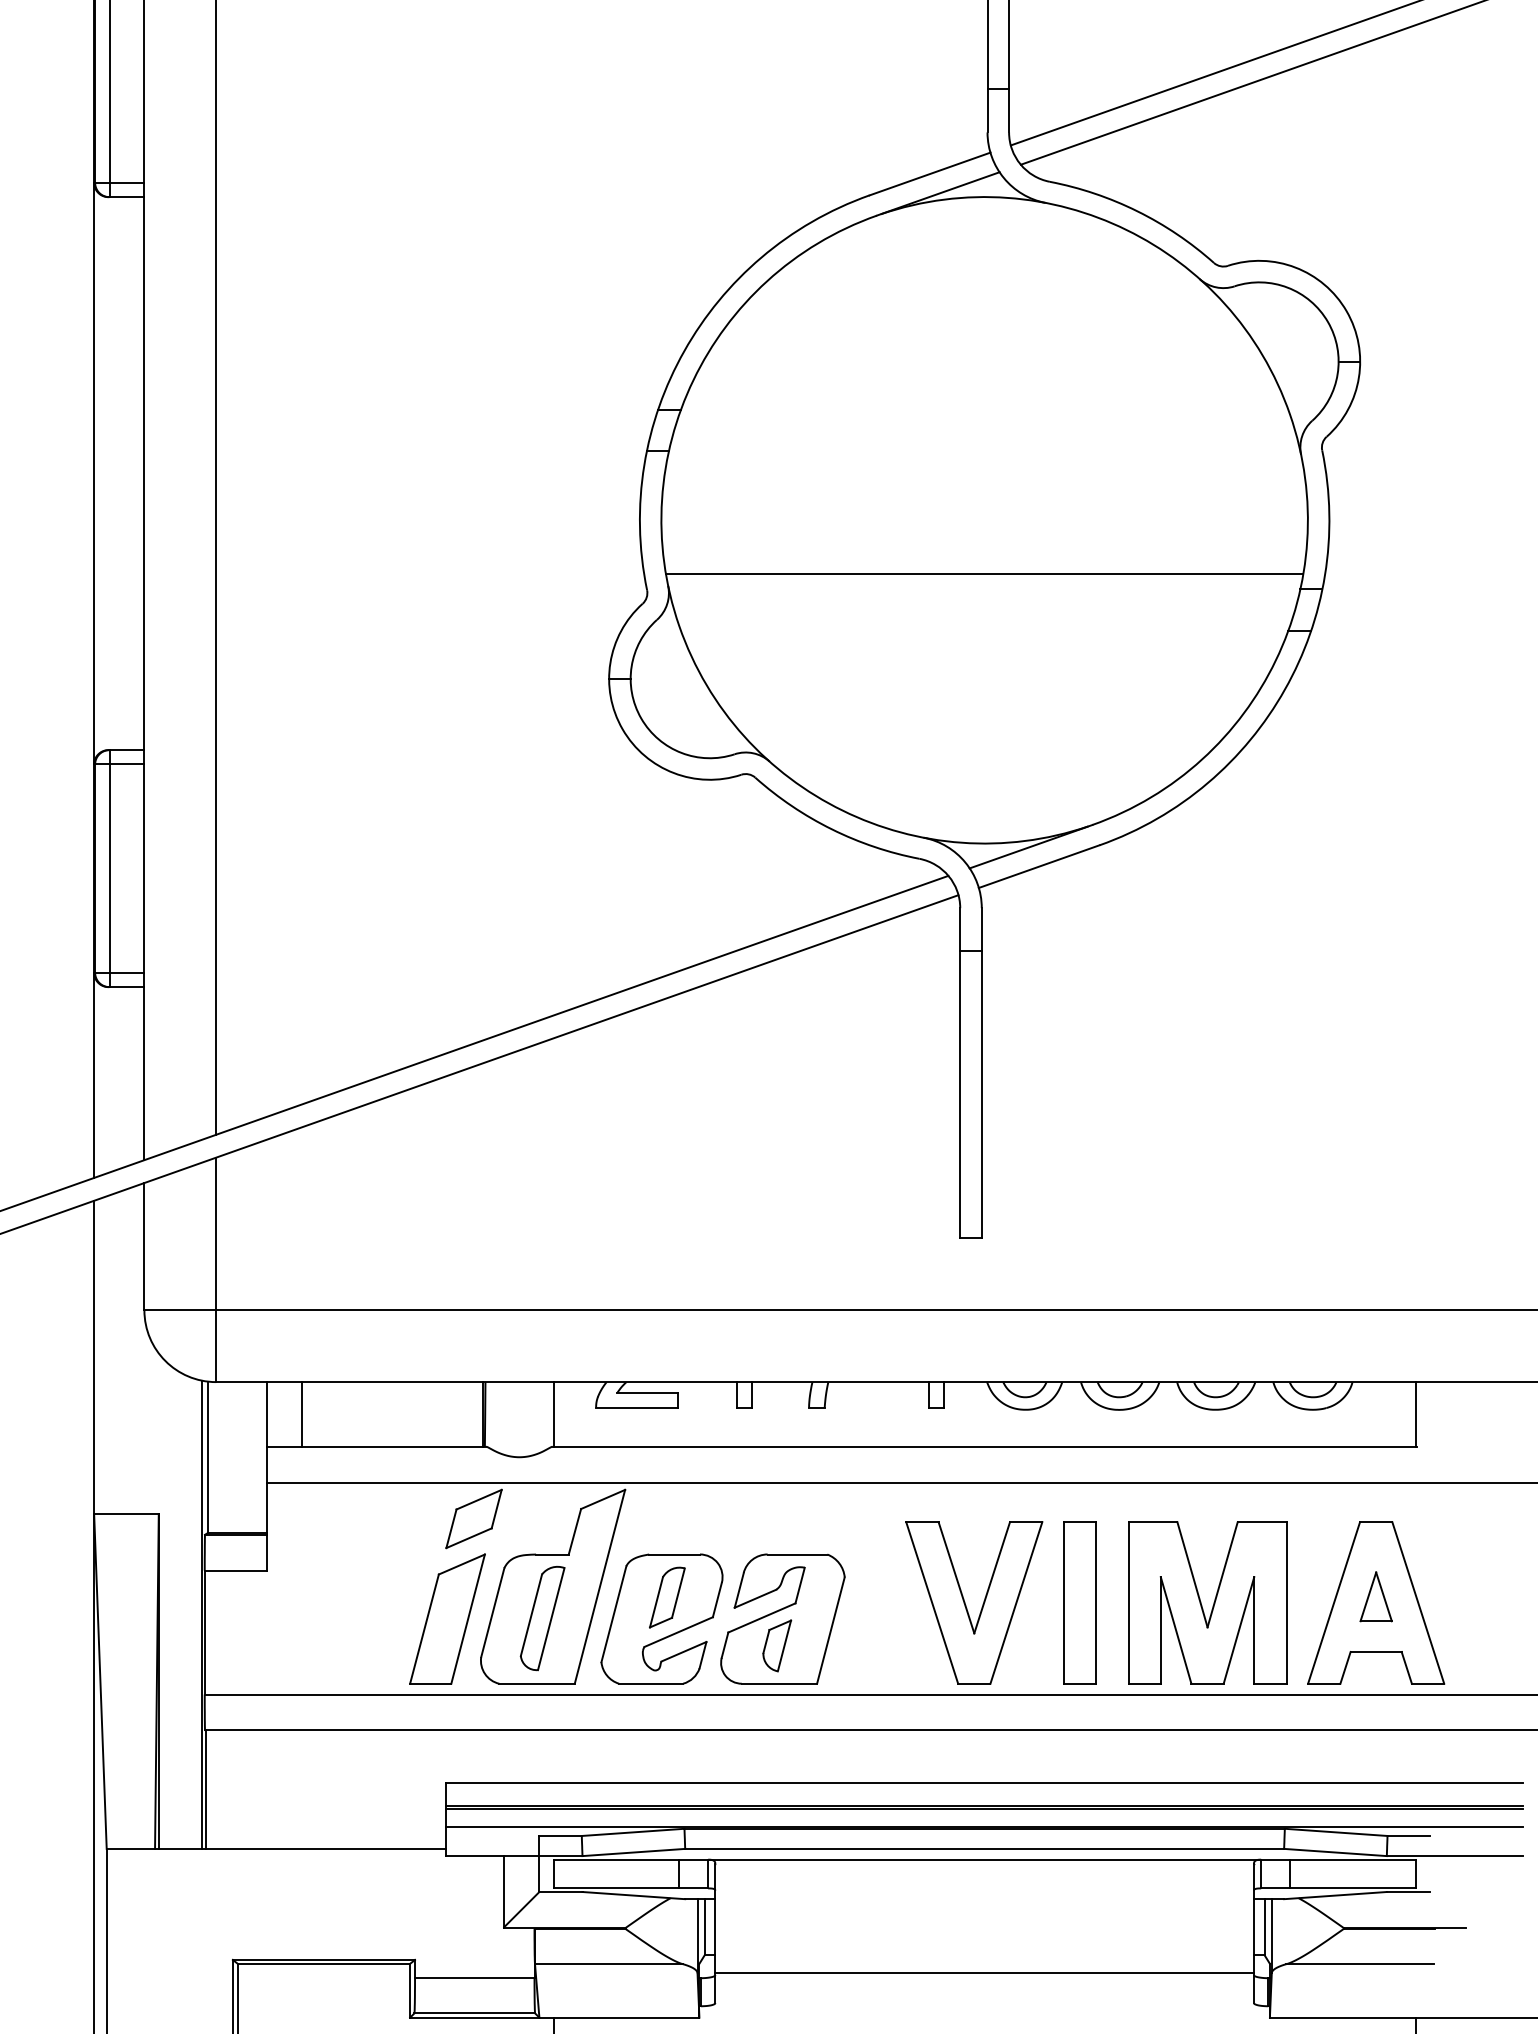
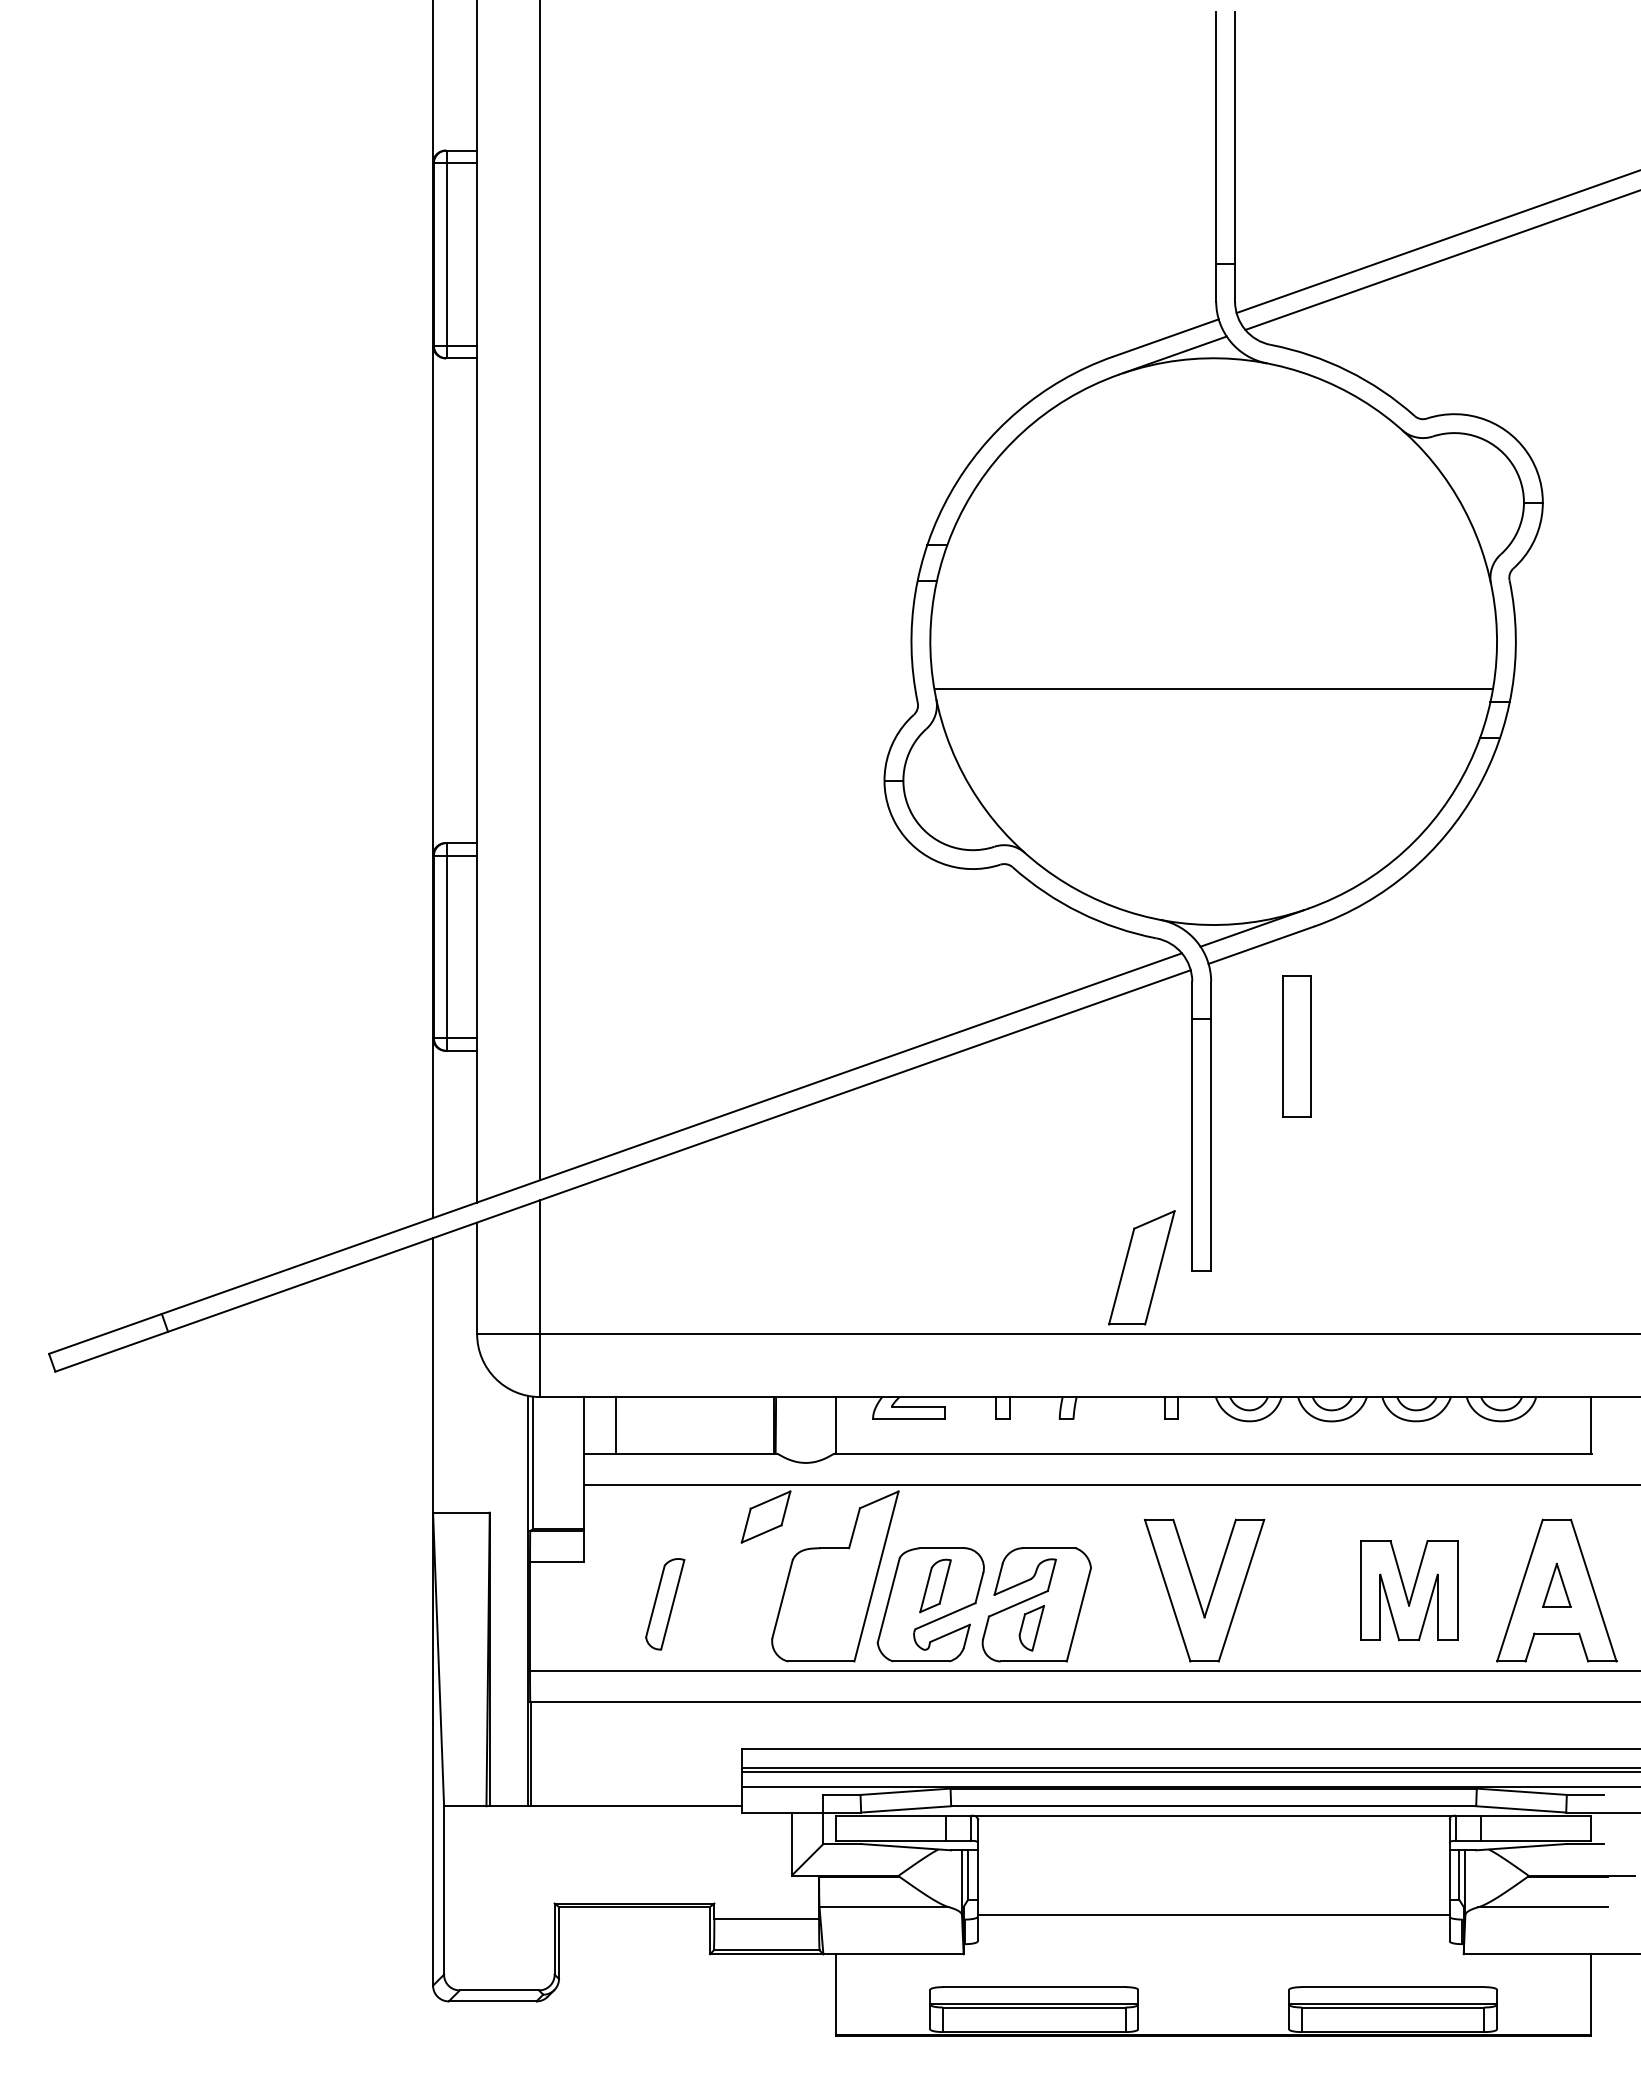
part: (1079, 1602) -> (1296, 1046), moved
part: (1206, 1602) -> (1408, 1590), size x0.7
part: (447, 1618) -> (1141, 1267), moved
part: (542, 1618) -> (665, 1604), moved

